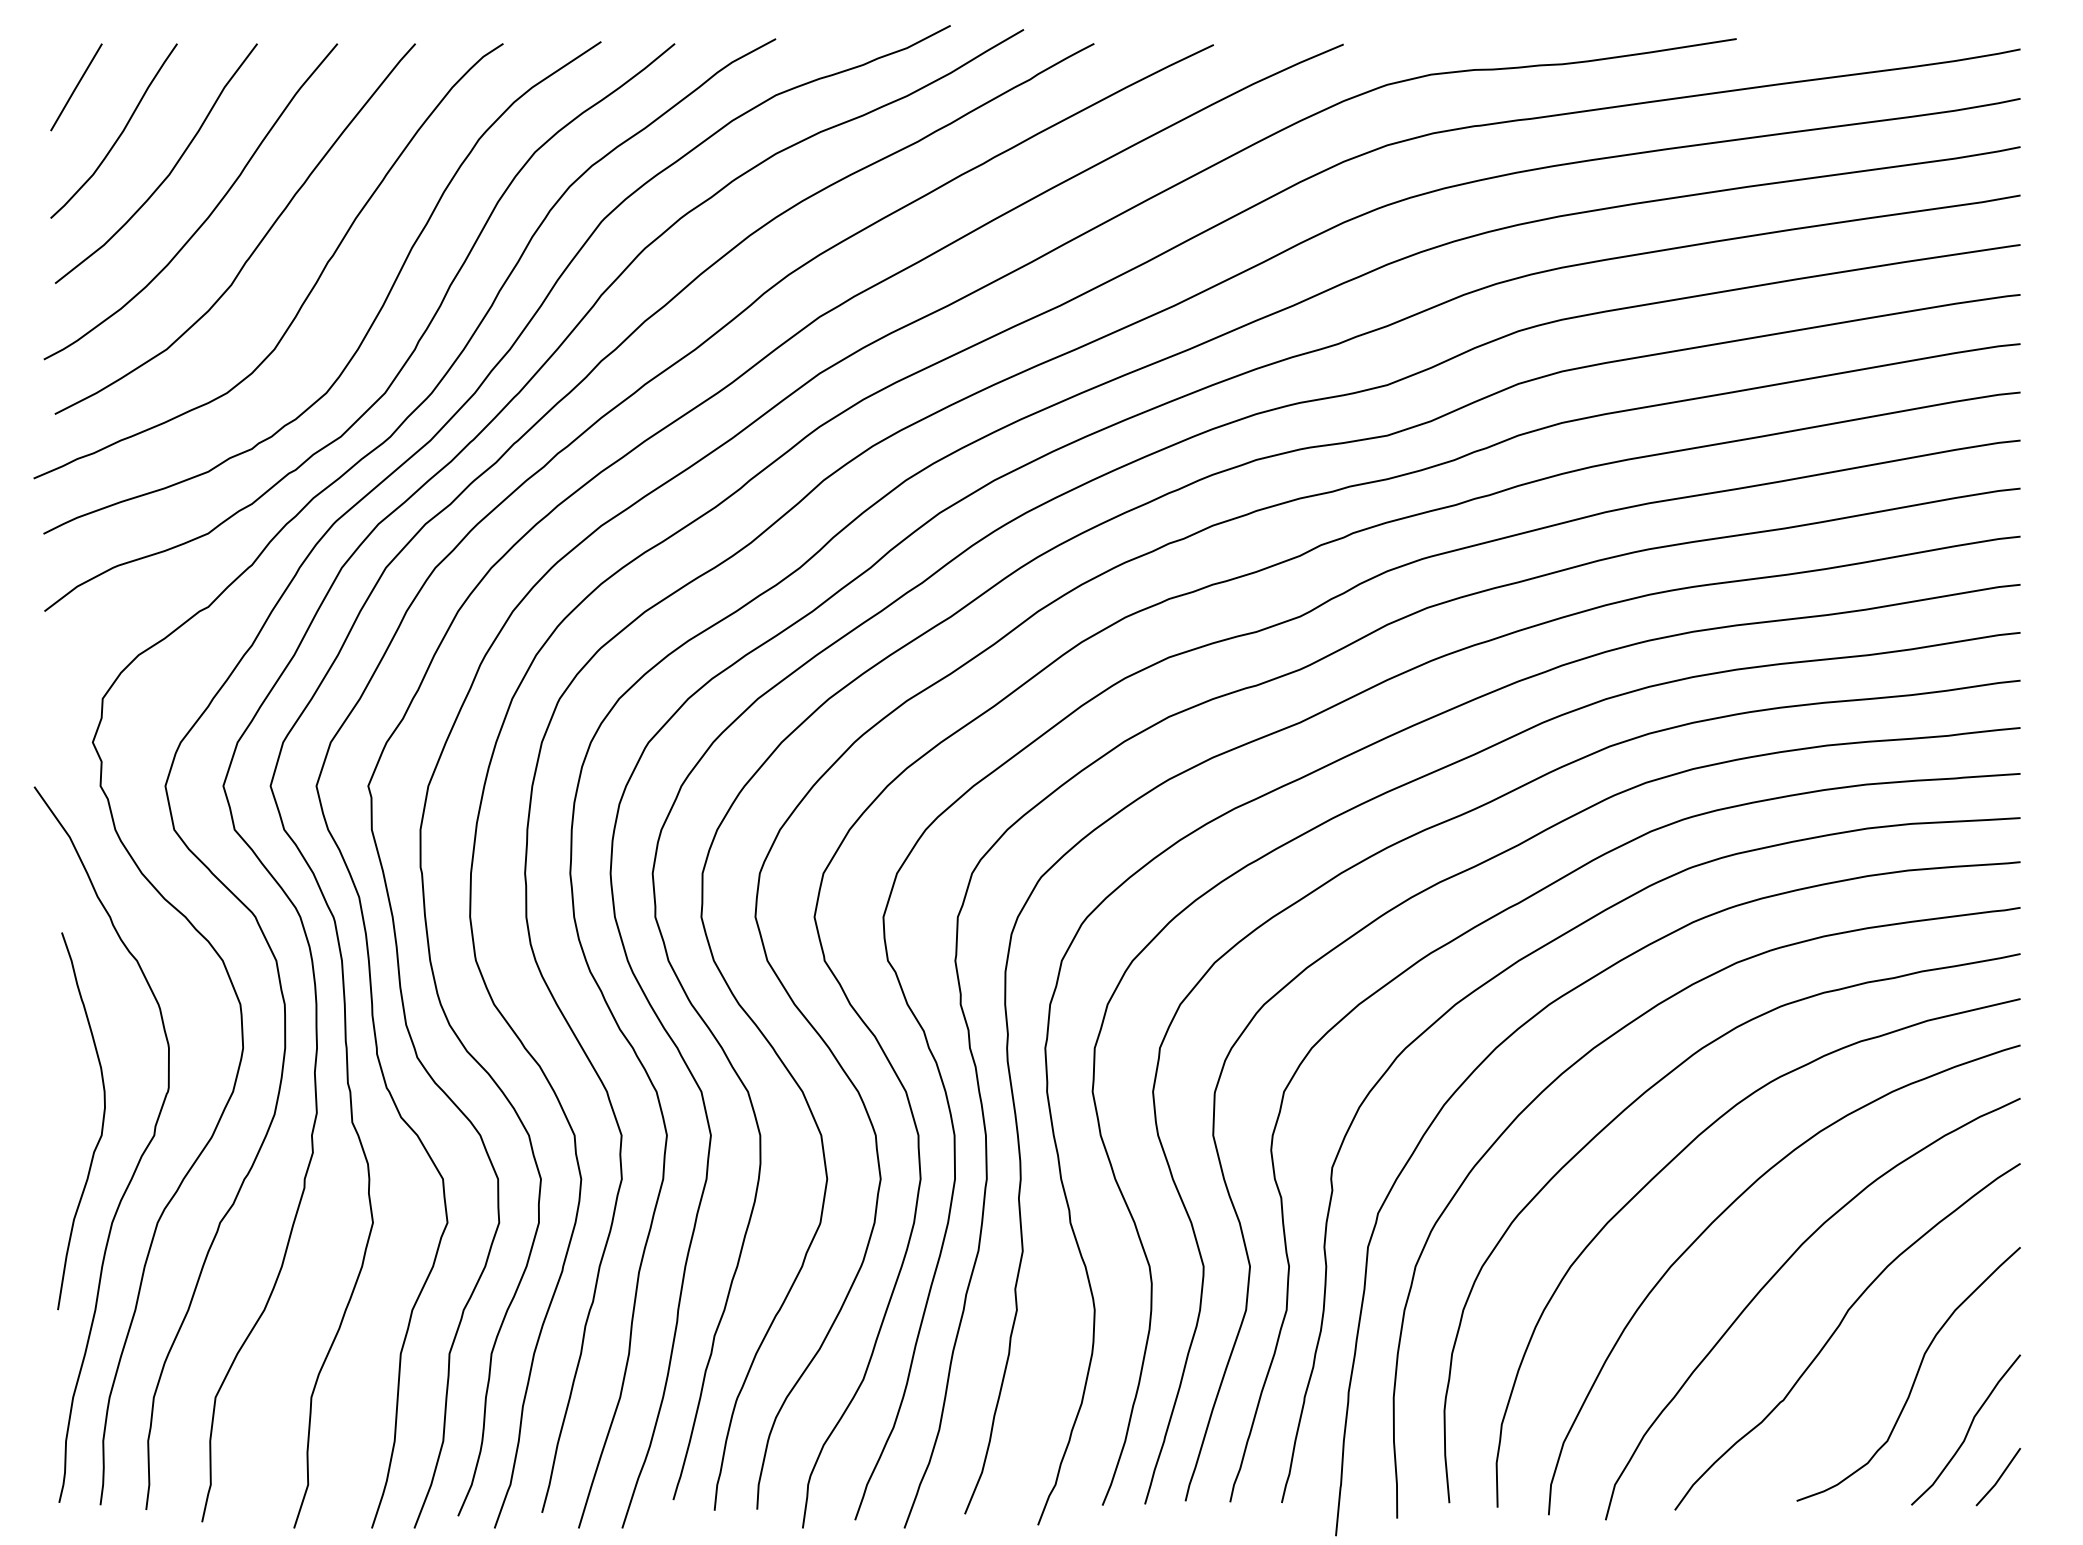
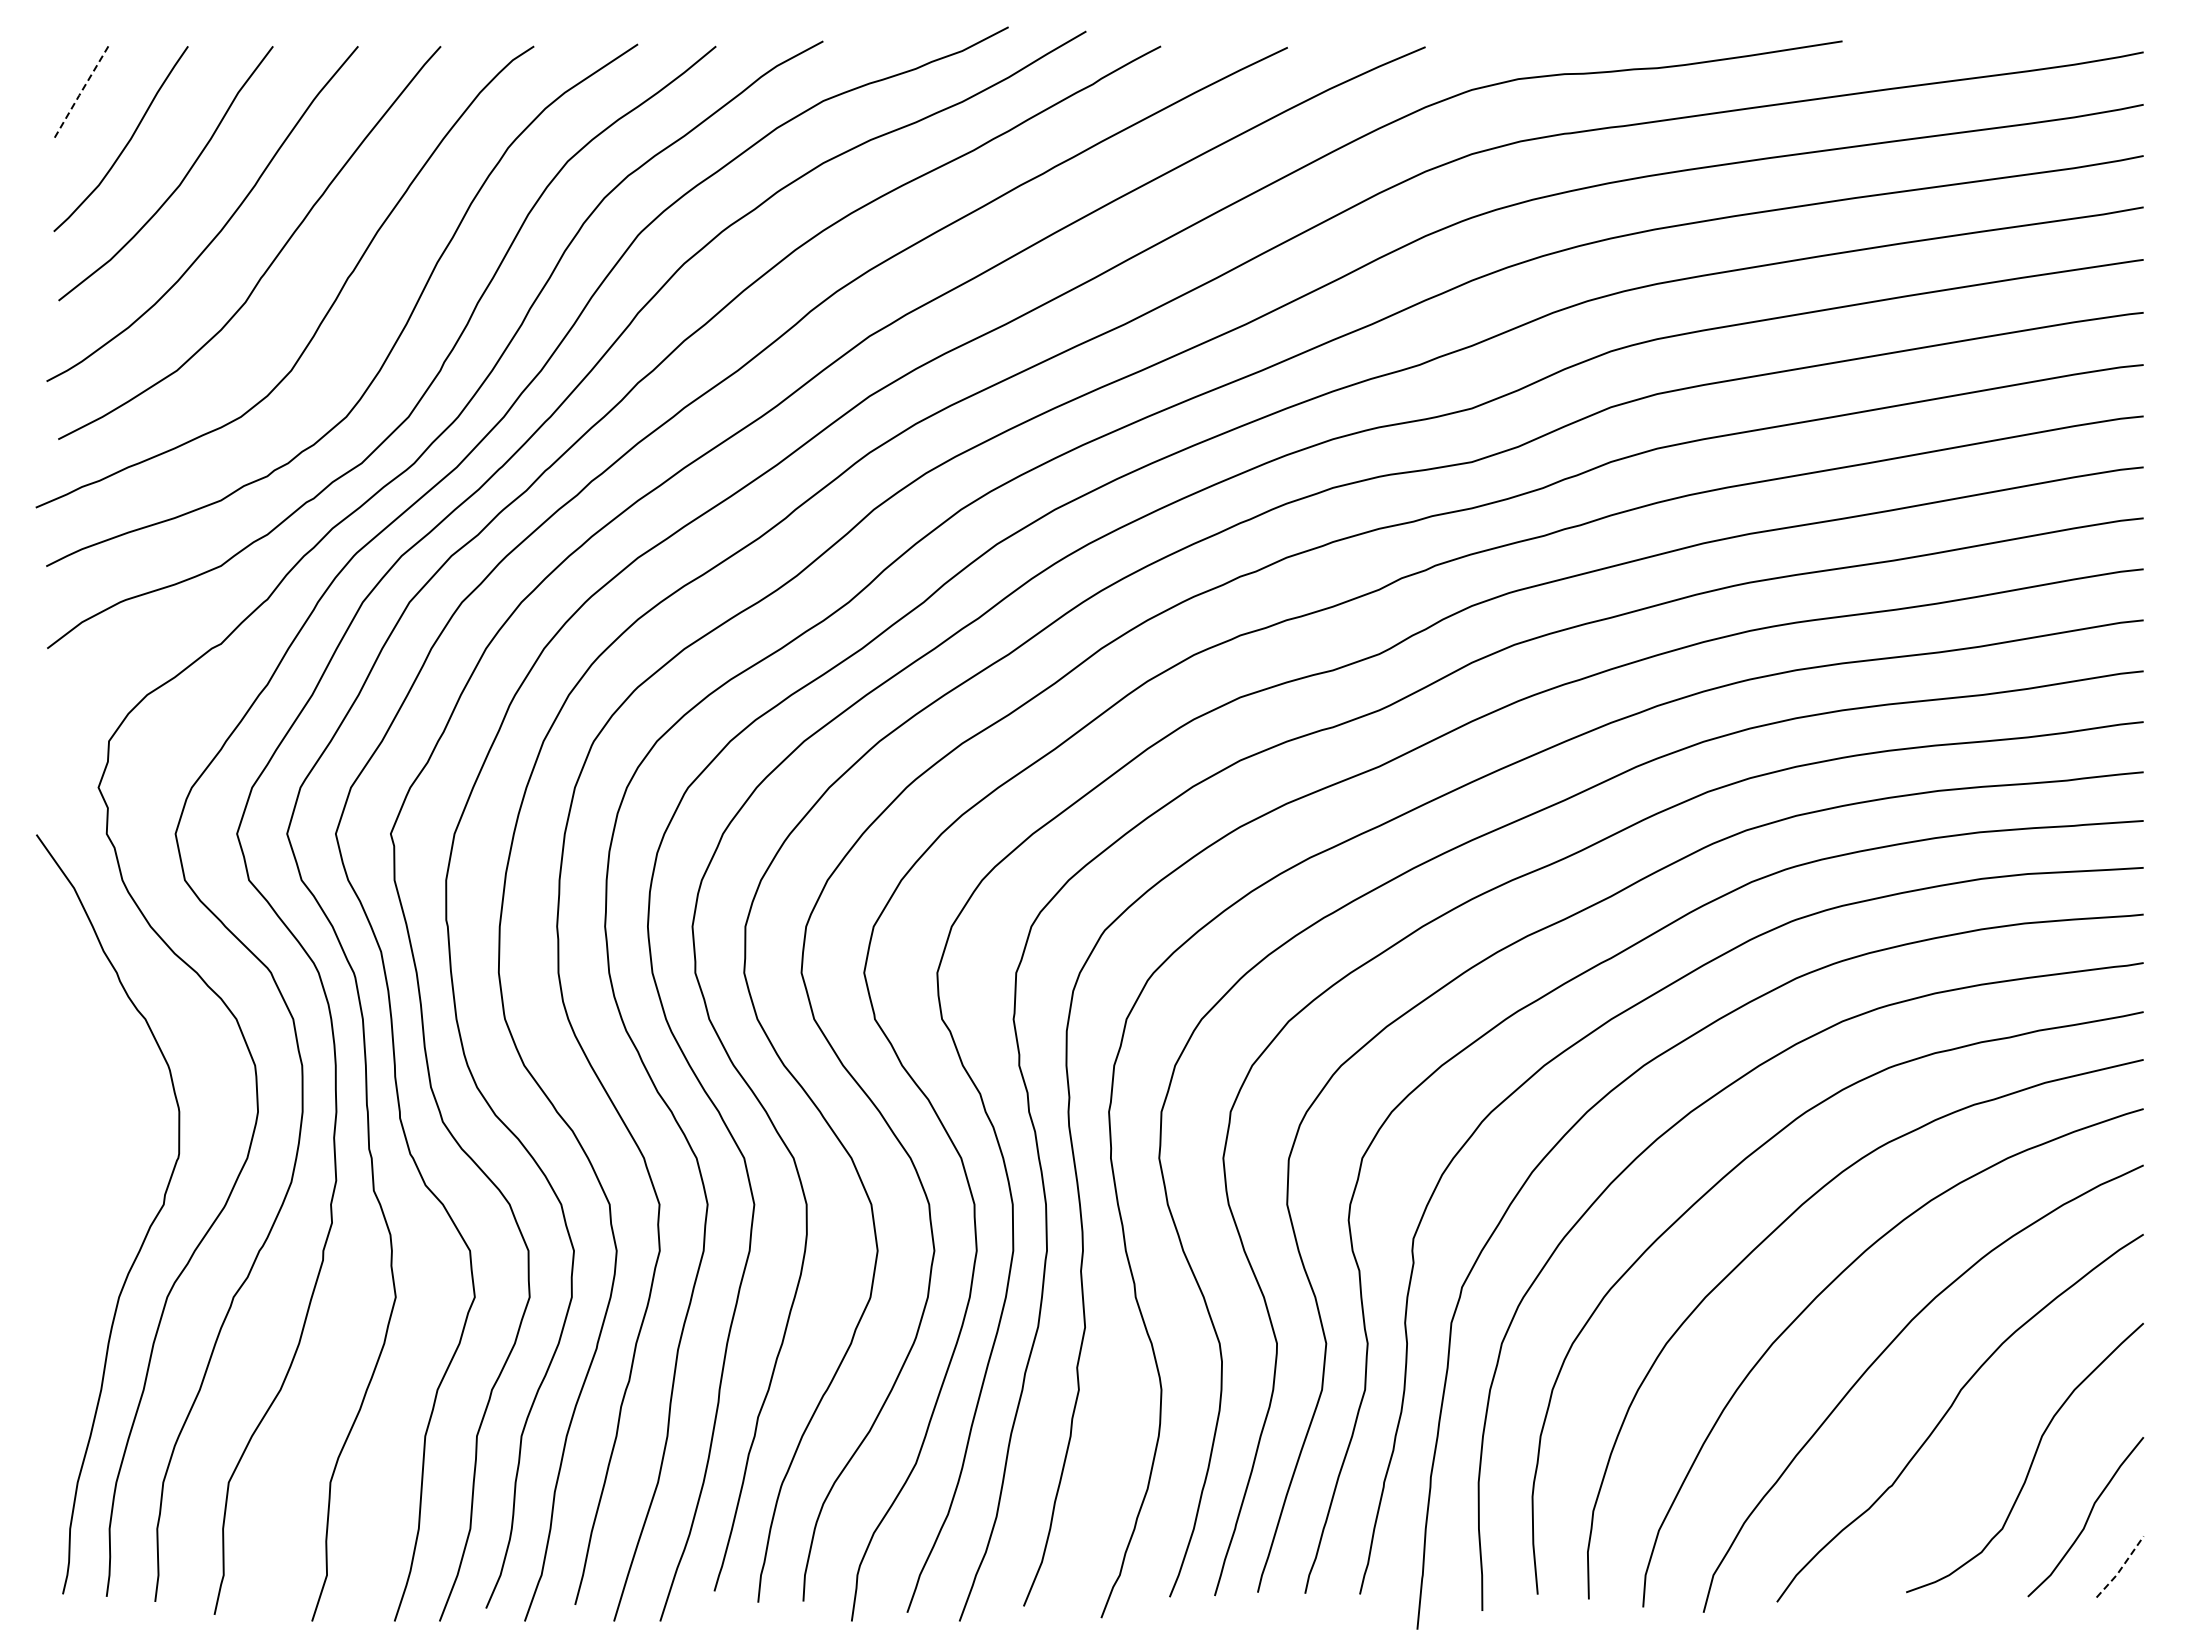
line: (75, 88) -> (80, 93), solid -> dashed
curve: (102, 1121) -> (108, 1189), removed
line: (1999, 1478) -> (2121, 1568), solid -> dashed

